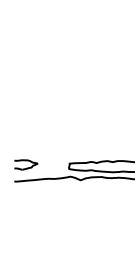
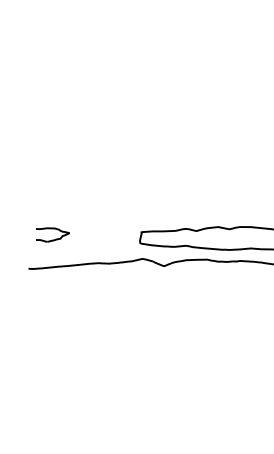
part: (26, 164) -> (53, 234), size x0.7

